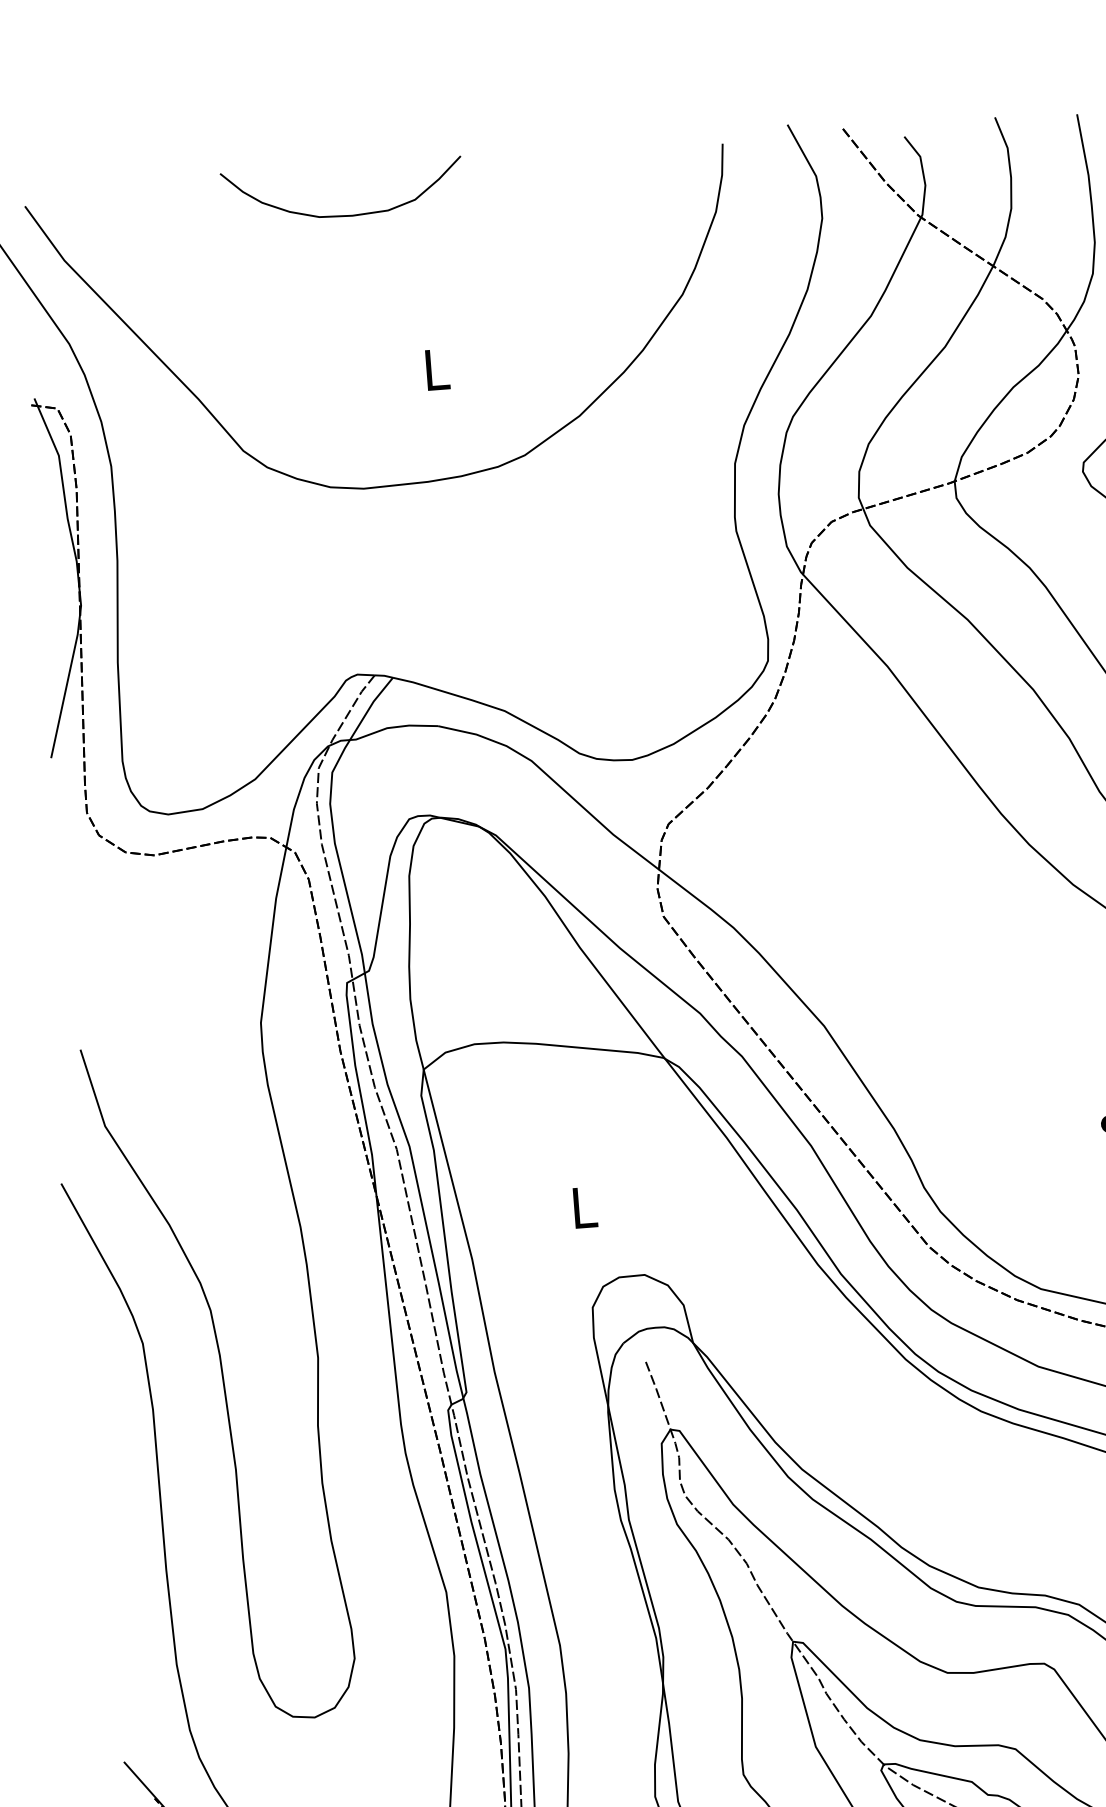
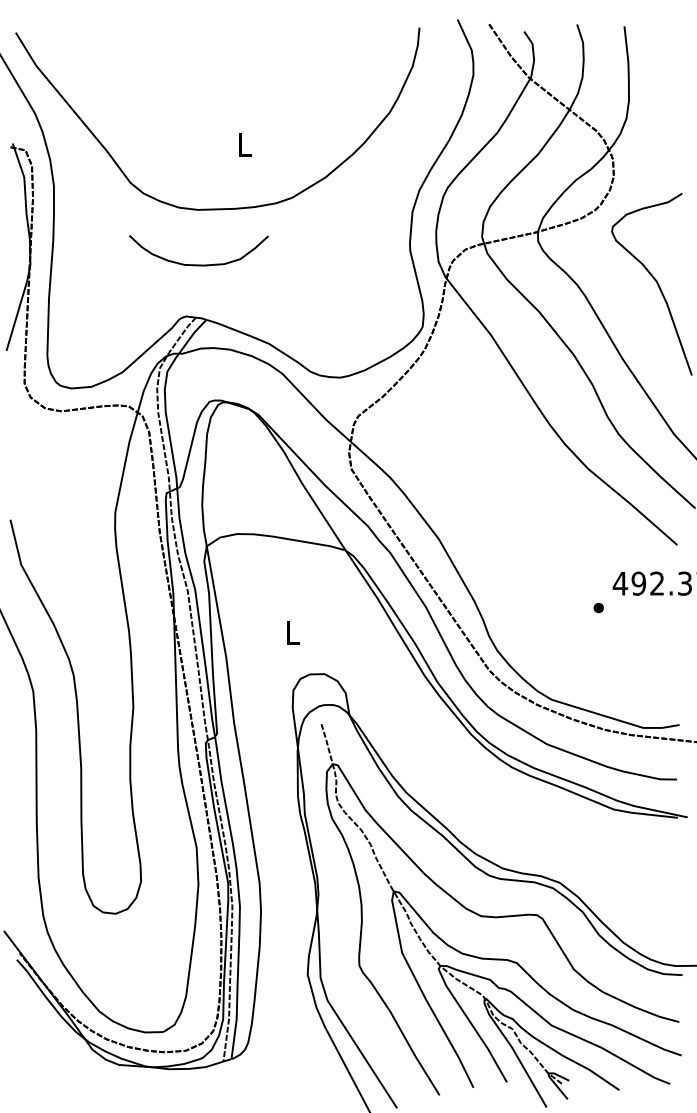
curve: (343, 214) -> (198, 264), moved

